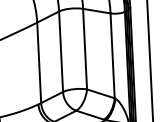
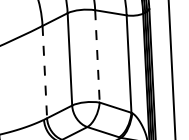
line: (85, 49) -> (97, 56), solid -> dashed
line: (38, 63) -> (44, 72), solid -> dashed

